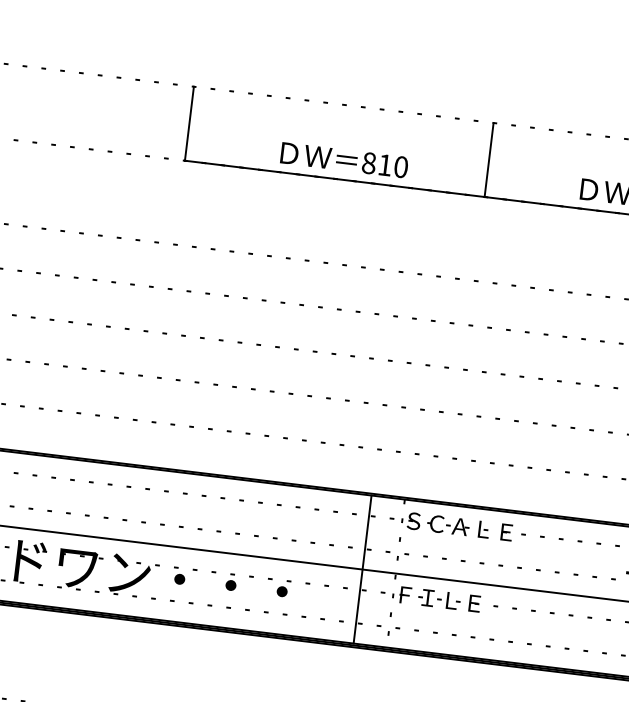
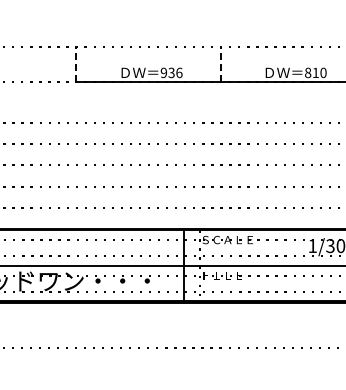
line: (189, 123) -> (76, 64), solid -> dashed
line: (488, 160) -> (220, 64), solid -> dashed
text: (384, 164) -> (171, 72), 810 -> 936

